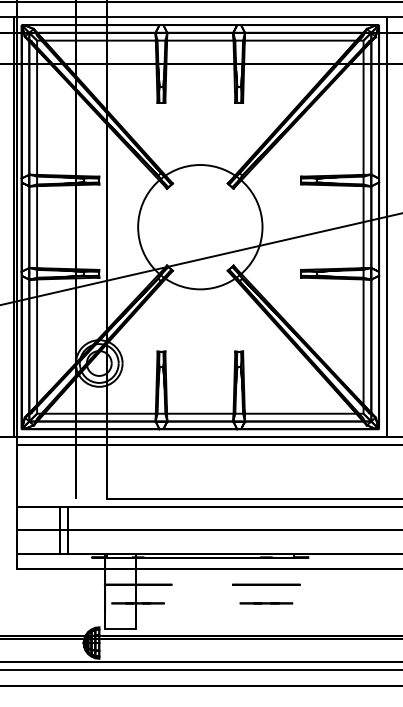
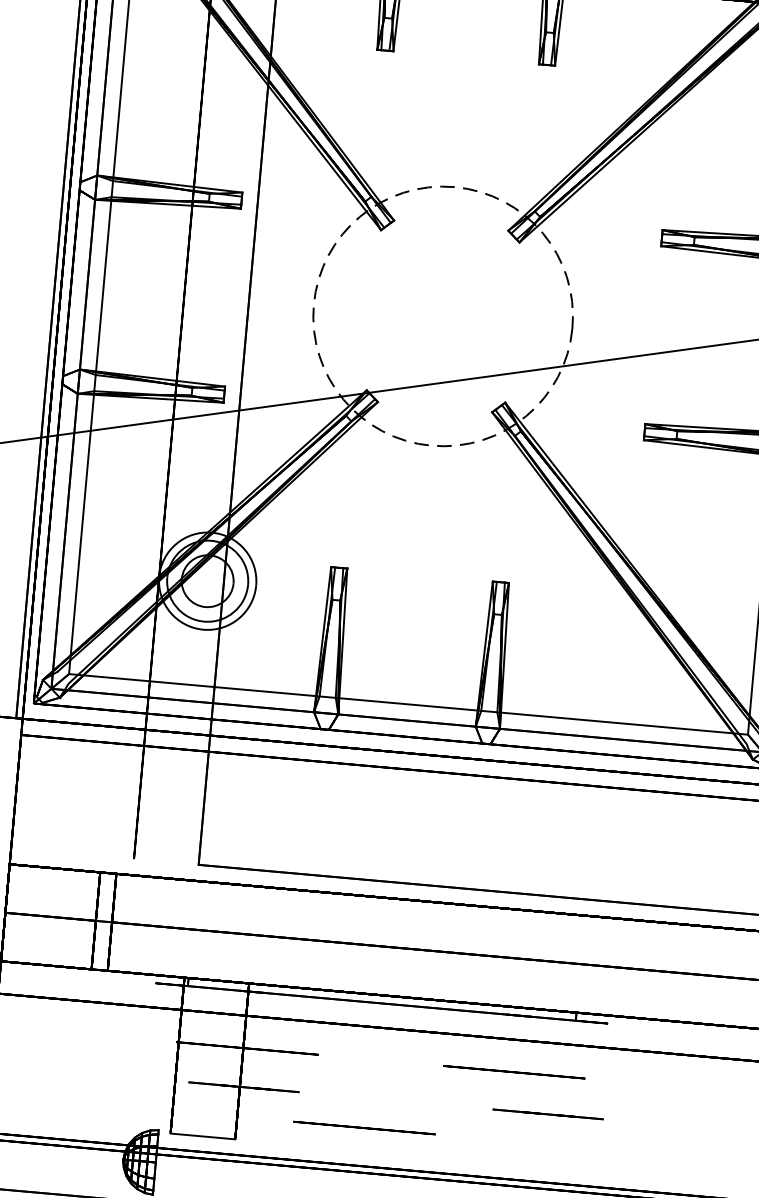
circle: (200, 227) -> (443, 317), solid -> dashed
line: (266, 603) -> (548, 1114), moved
circle: (197, 617) -> (364, 1127), added

